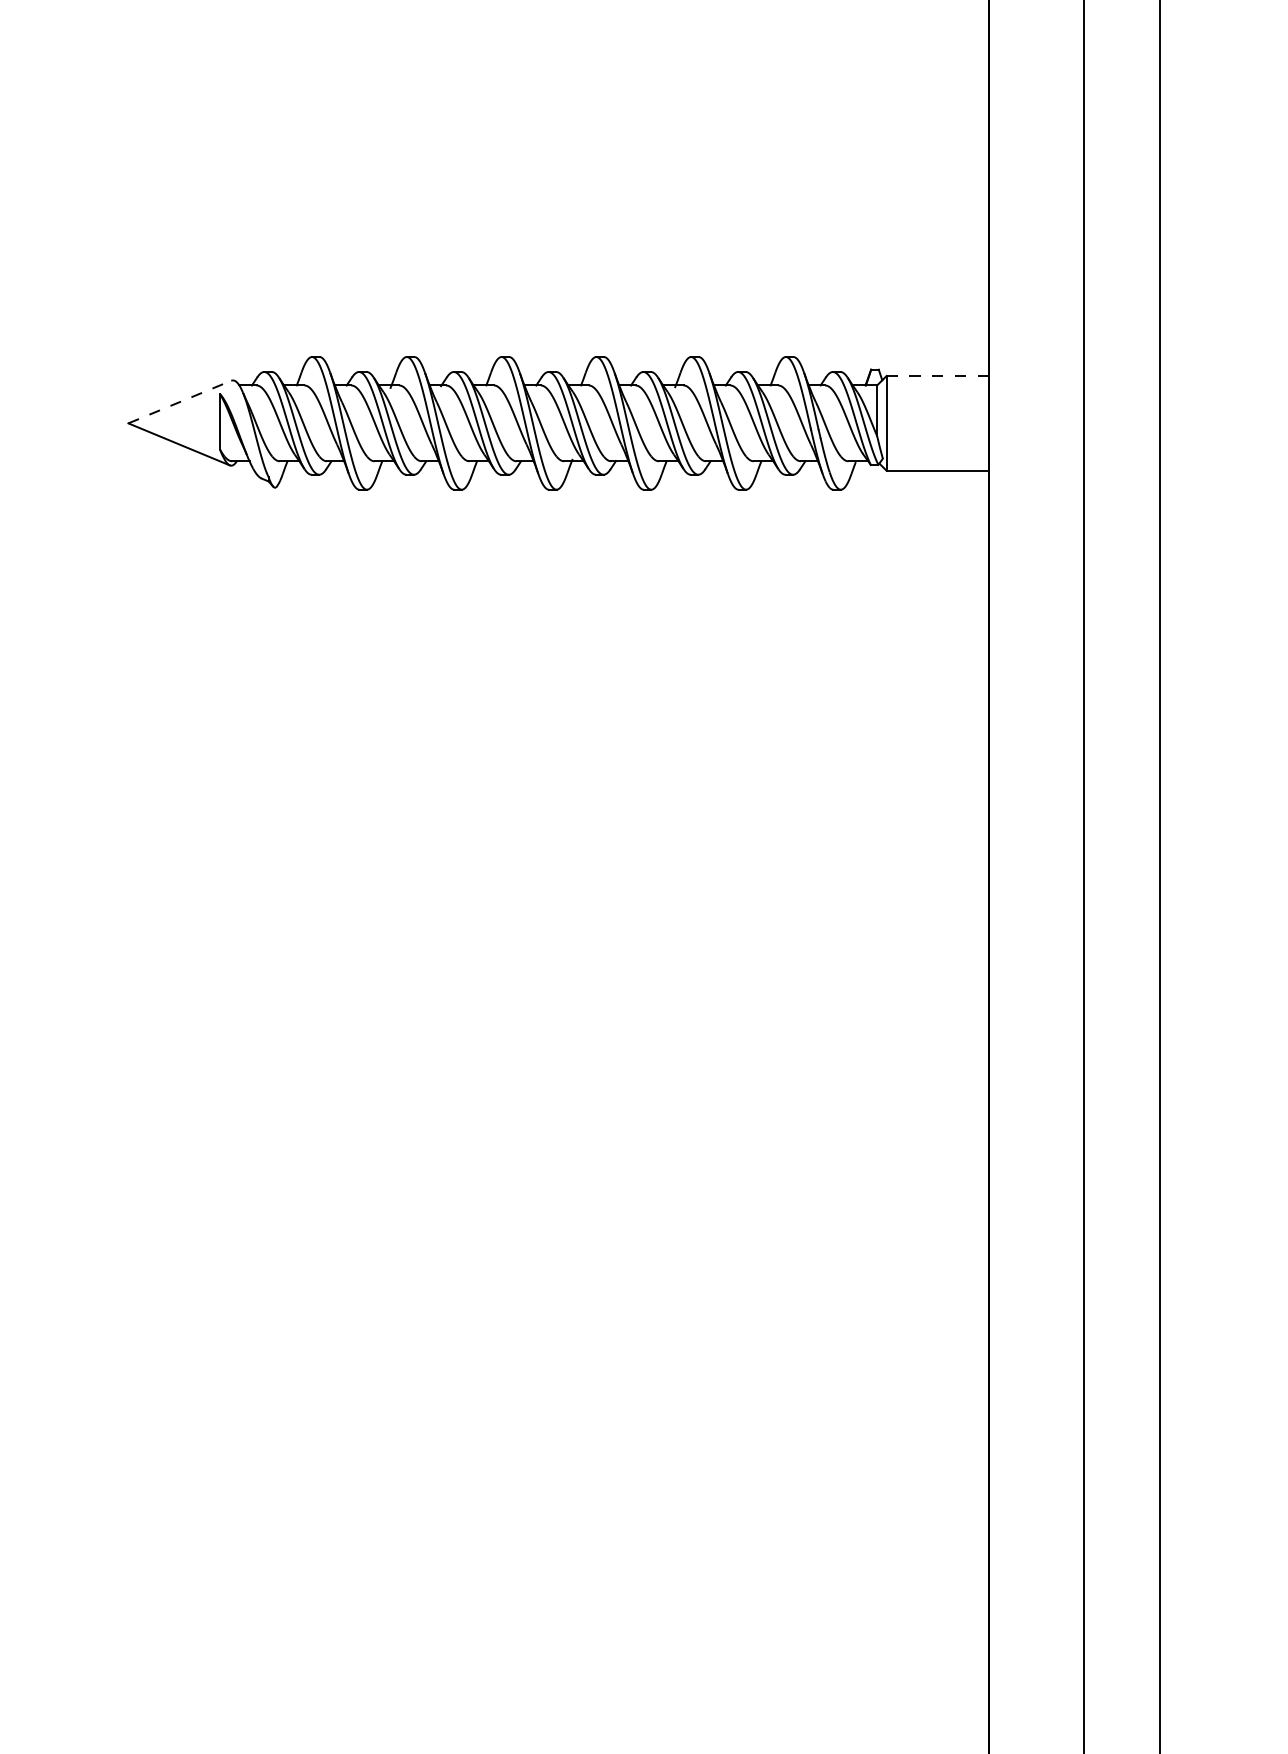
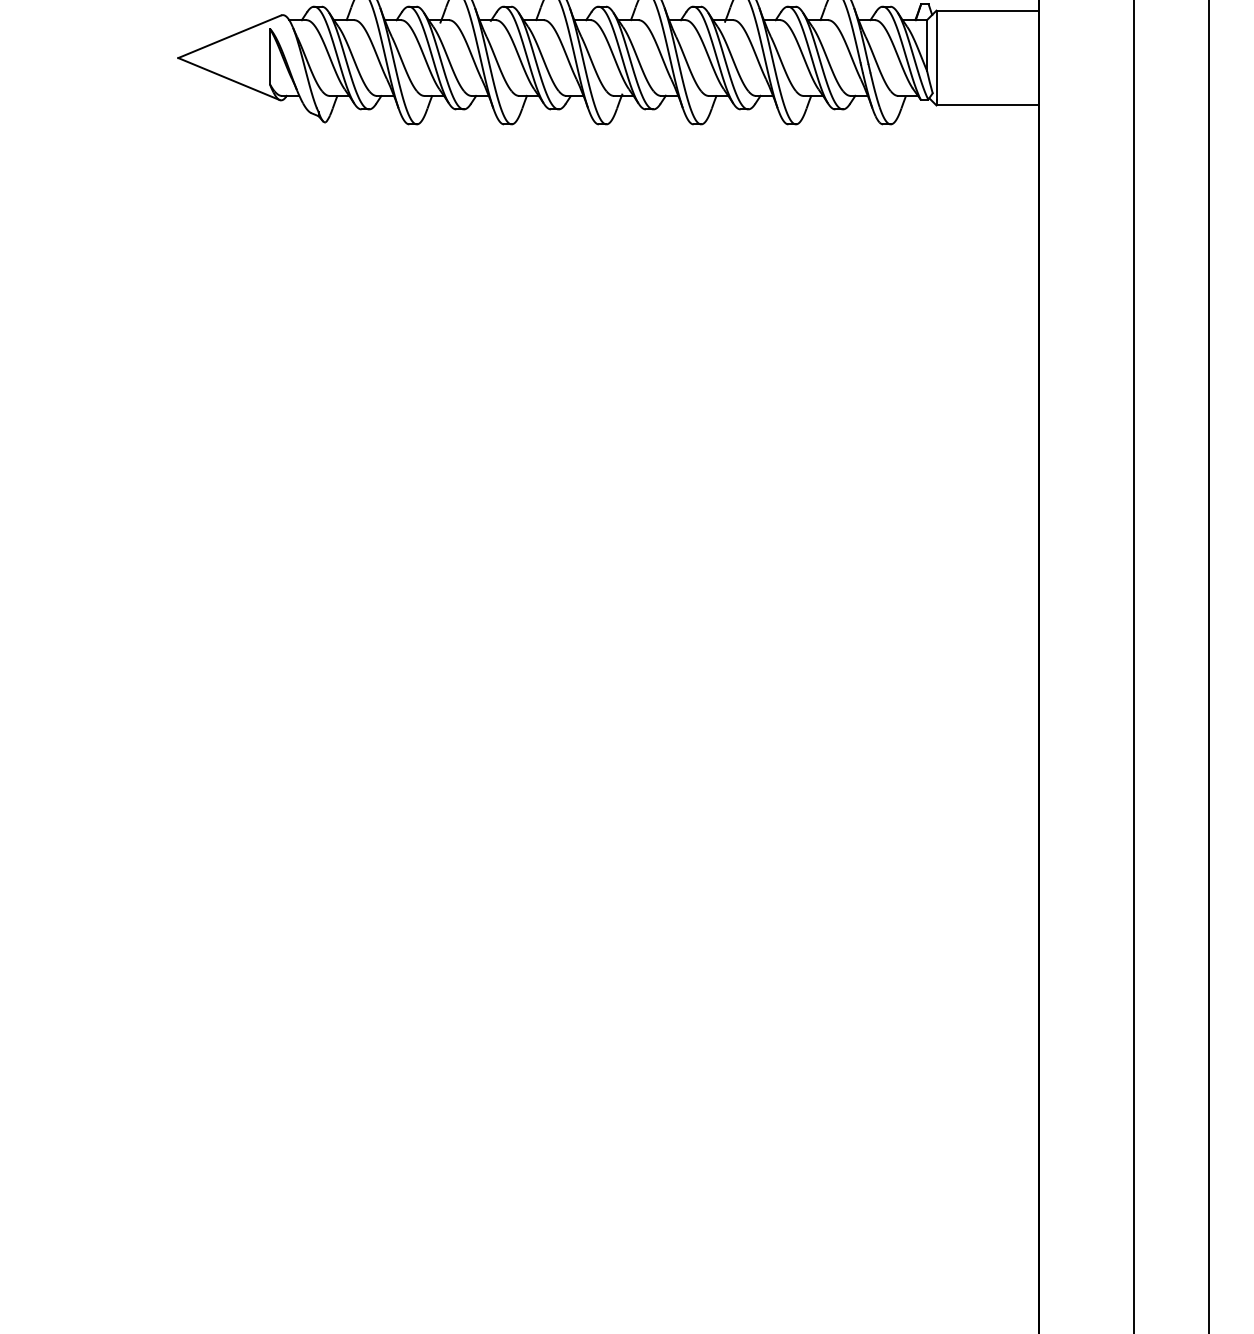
line: (937, 376) -> (987, 11), dashed -> solid
line: (179, 402) -> (229, 37), dashed -> solid

